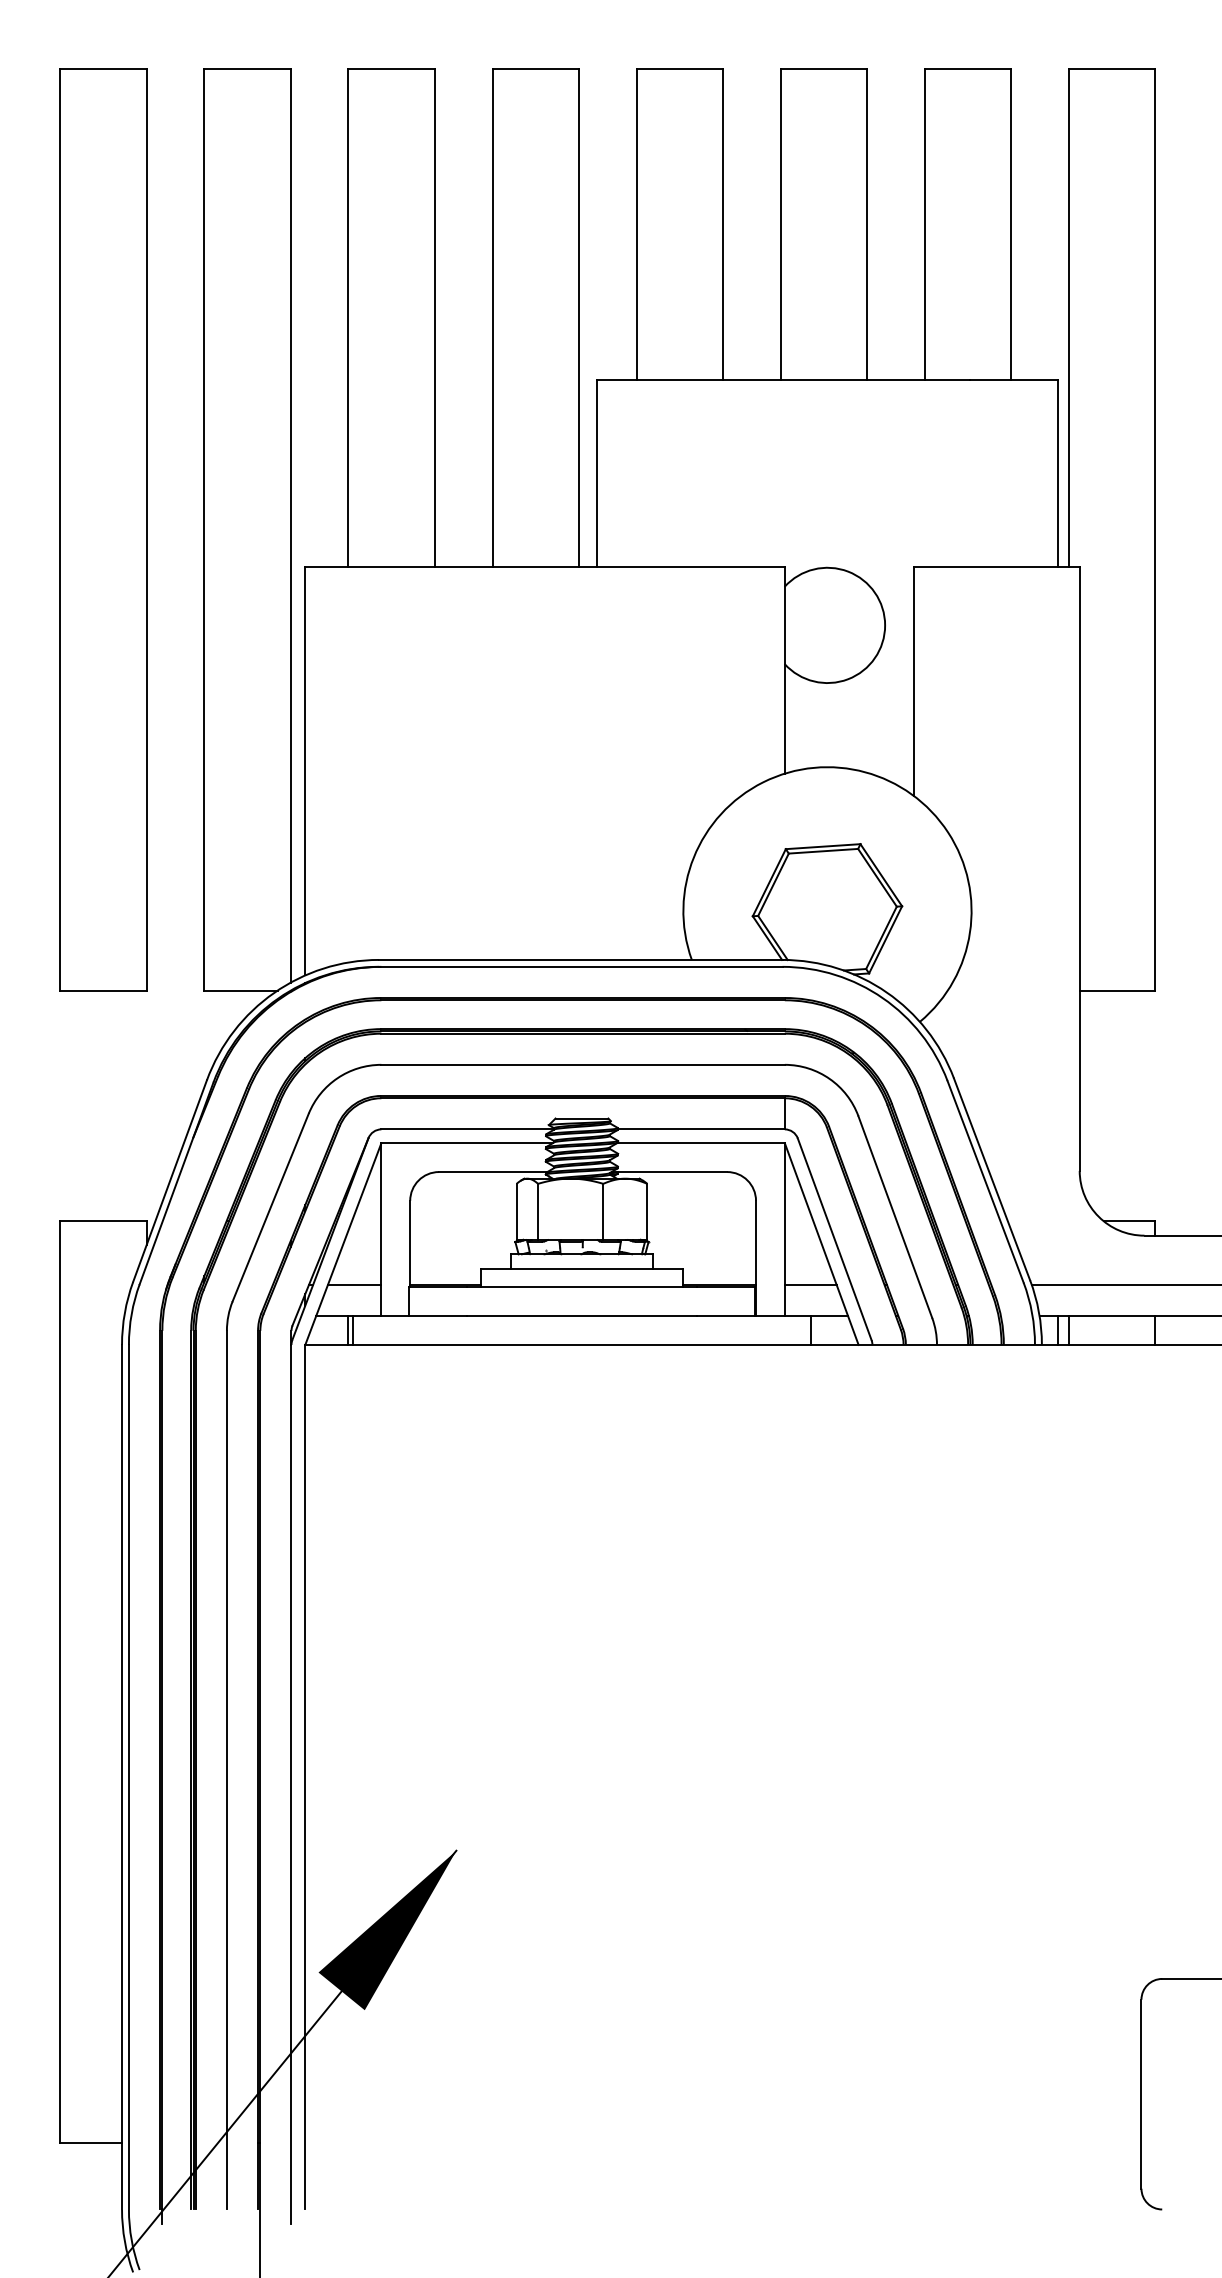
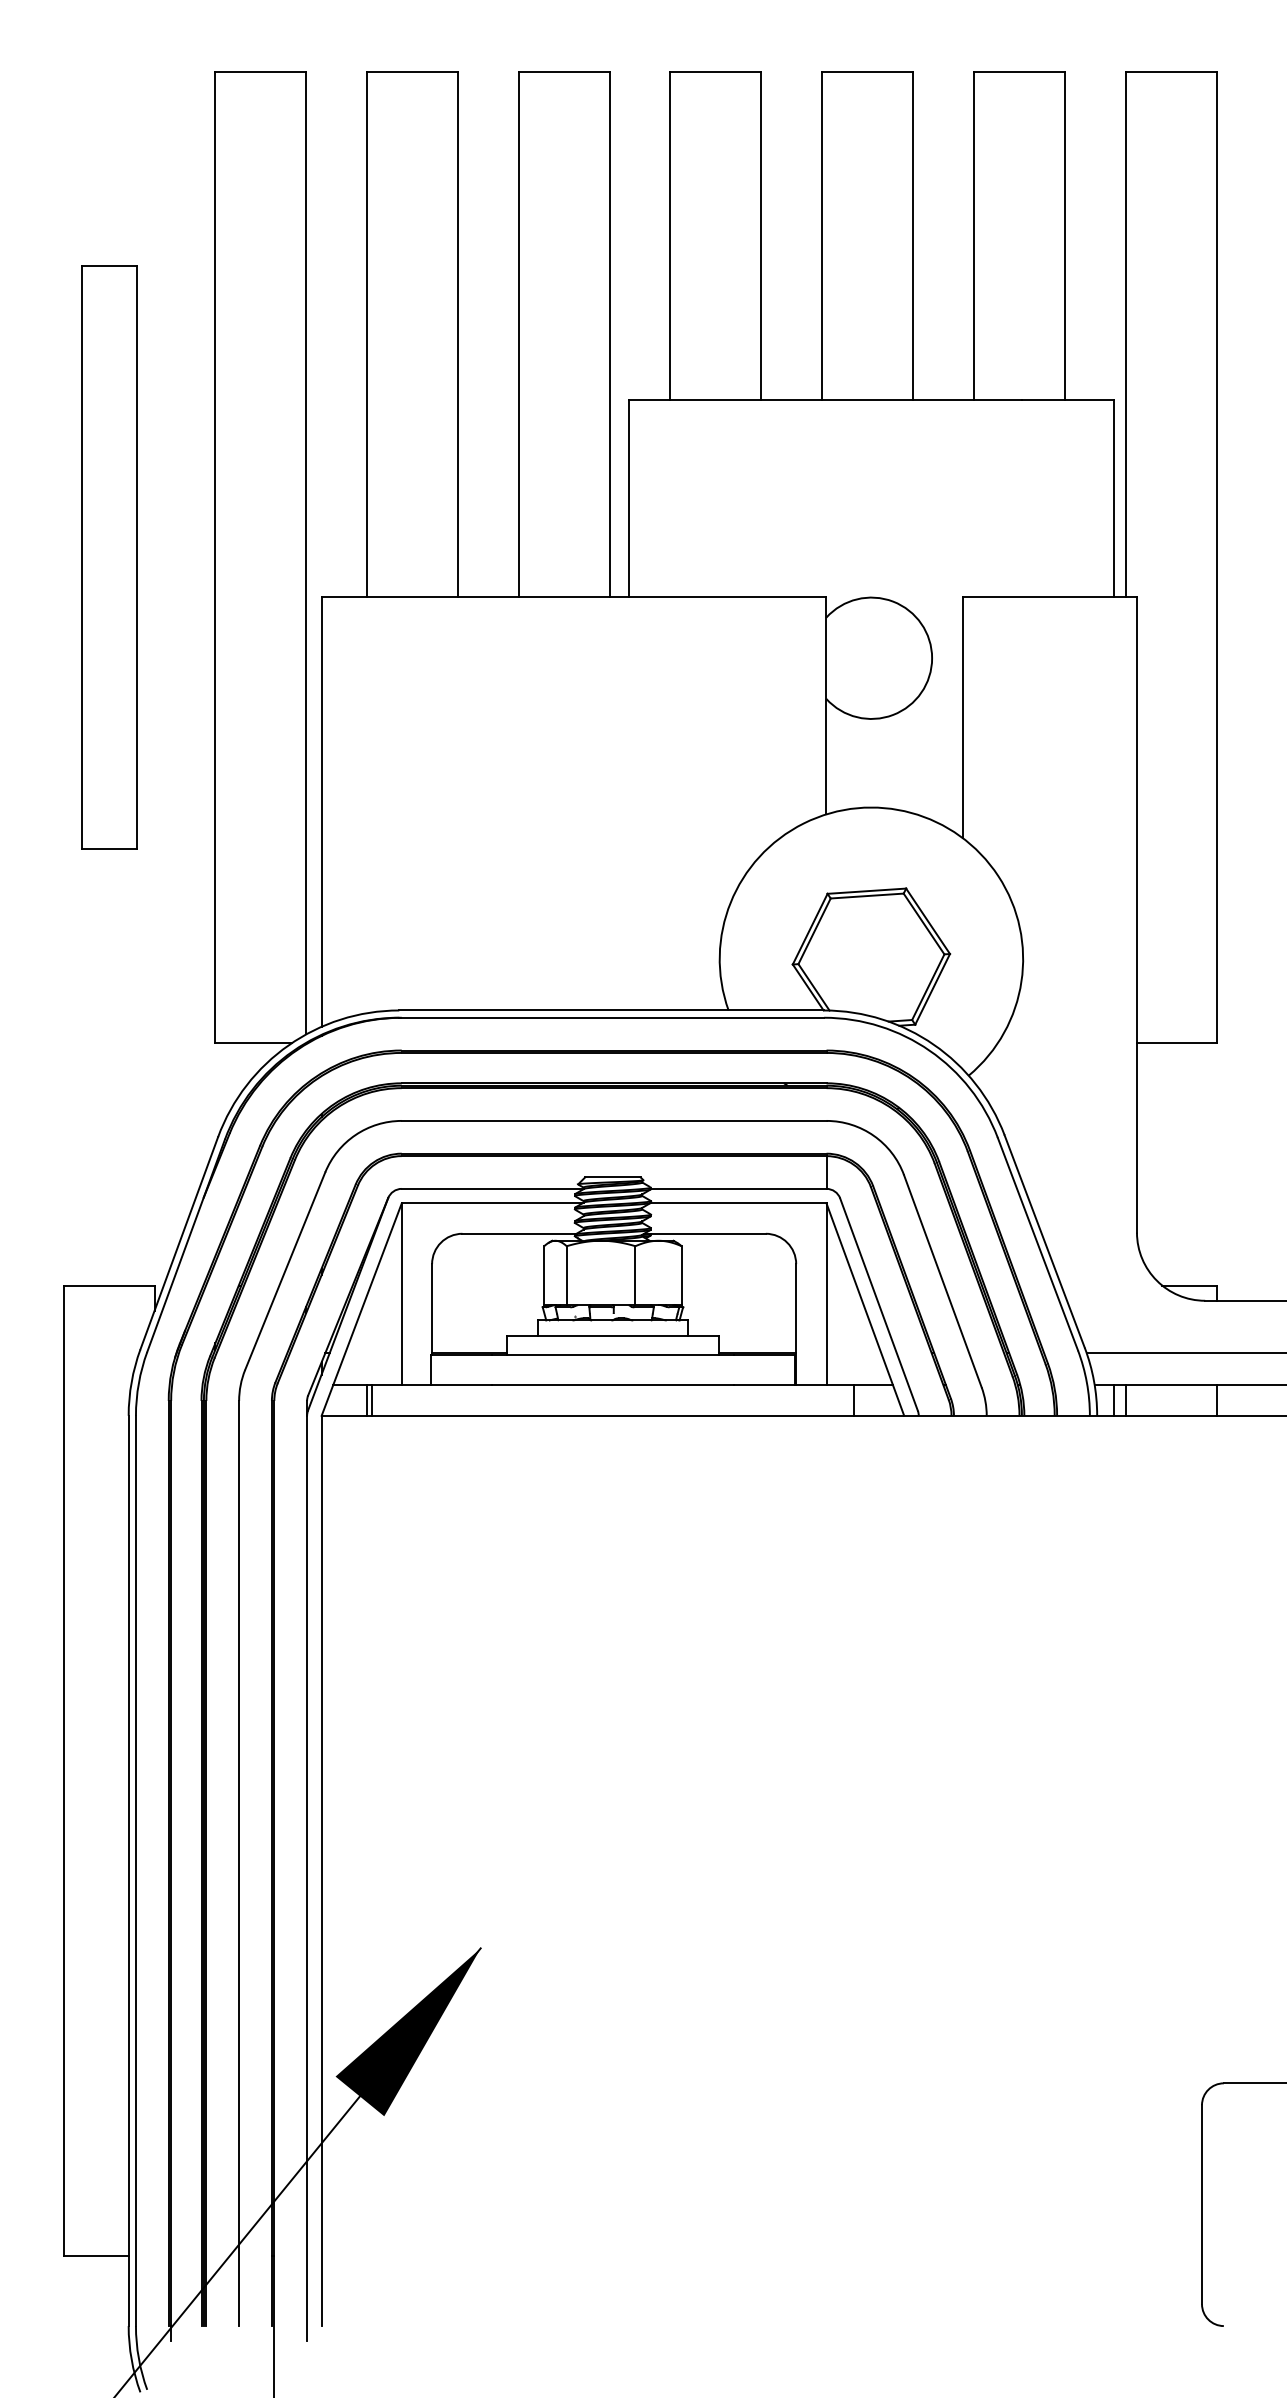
part: (103, 529) -> (109, 557), size x0.6
line: (354, 1284) -> (373, 1352), removed
line: (810, 1284) -> (853, 1352), removed

